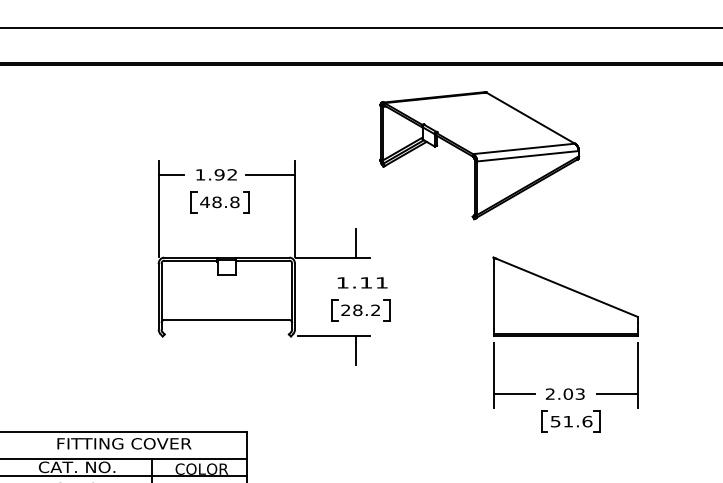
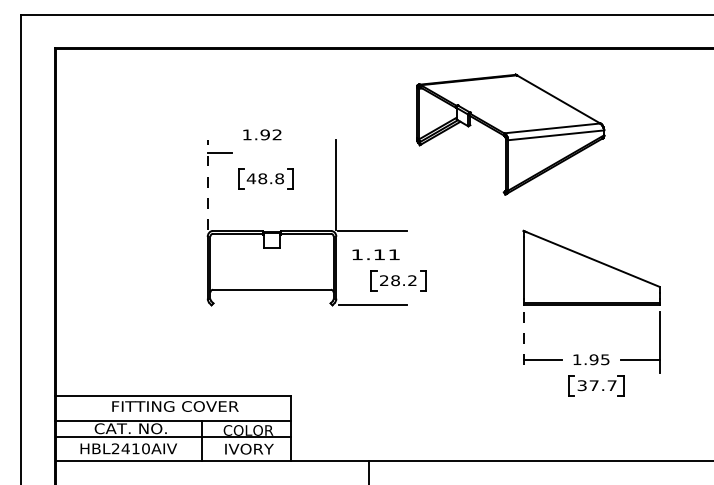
text: (216, 174) -> (262, 134), moved
line: (270, 175) -> (313, 153), removed
line: (158, 208) -> (207, 184), solid -> dashed
line: (355, 243) -> (393, 217), removed
text: (361, 282) -> (375, 254), moved
line: (355, 350) -> (393, 318), removed
line: (493, 375) -> (523, 342), solid -> dashed
text: (565, 393) -> (591, 359), 2.03 -> 1.95
text: (571, 421) -> (597, 385), 51.6 -> 37.7

